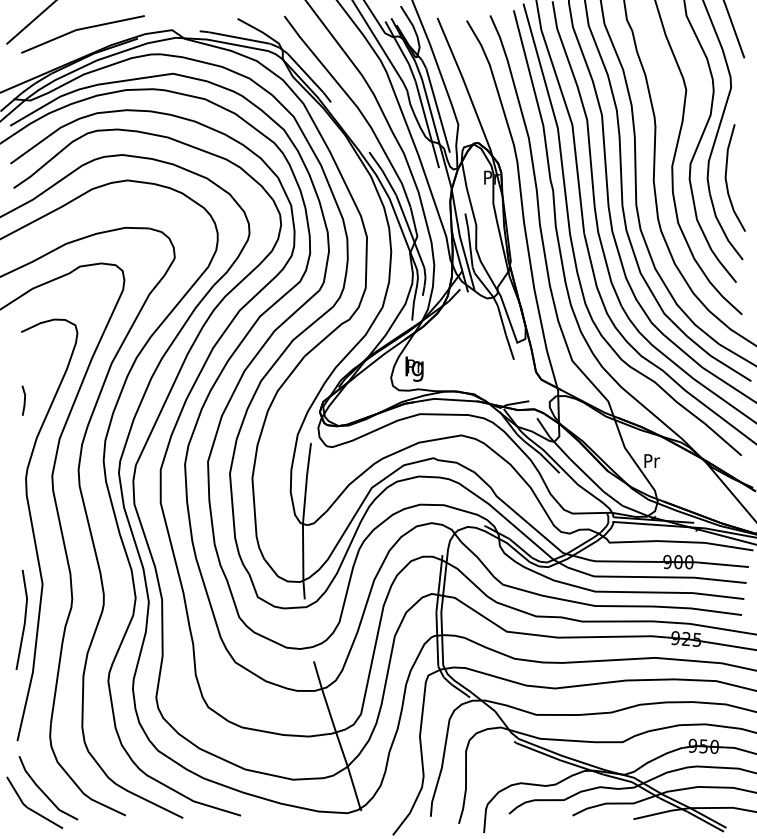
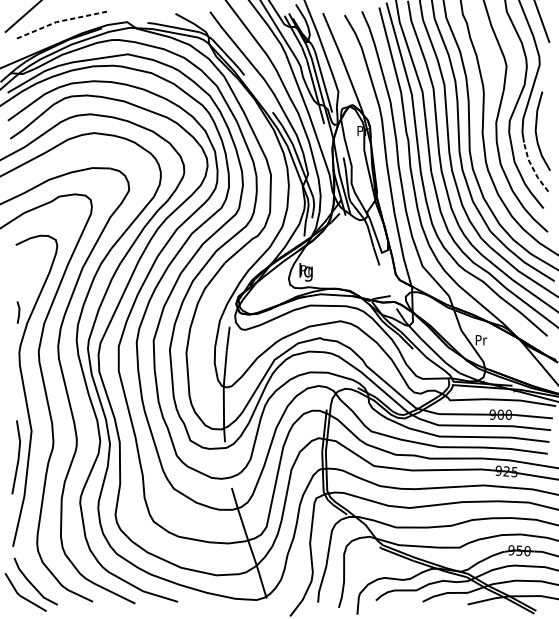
line: (80, 29) -> (59, 21), solid -> dashed
line: (722, 228) -> (533, 168), solid -> dashed
line: (23, 400) -> (18, 312), moved

